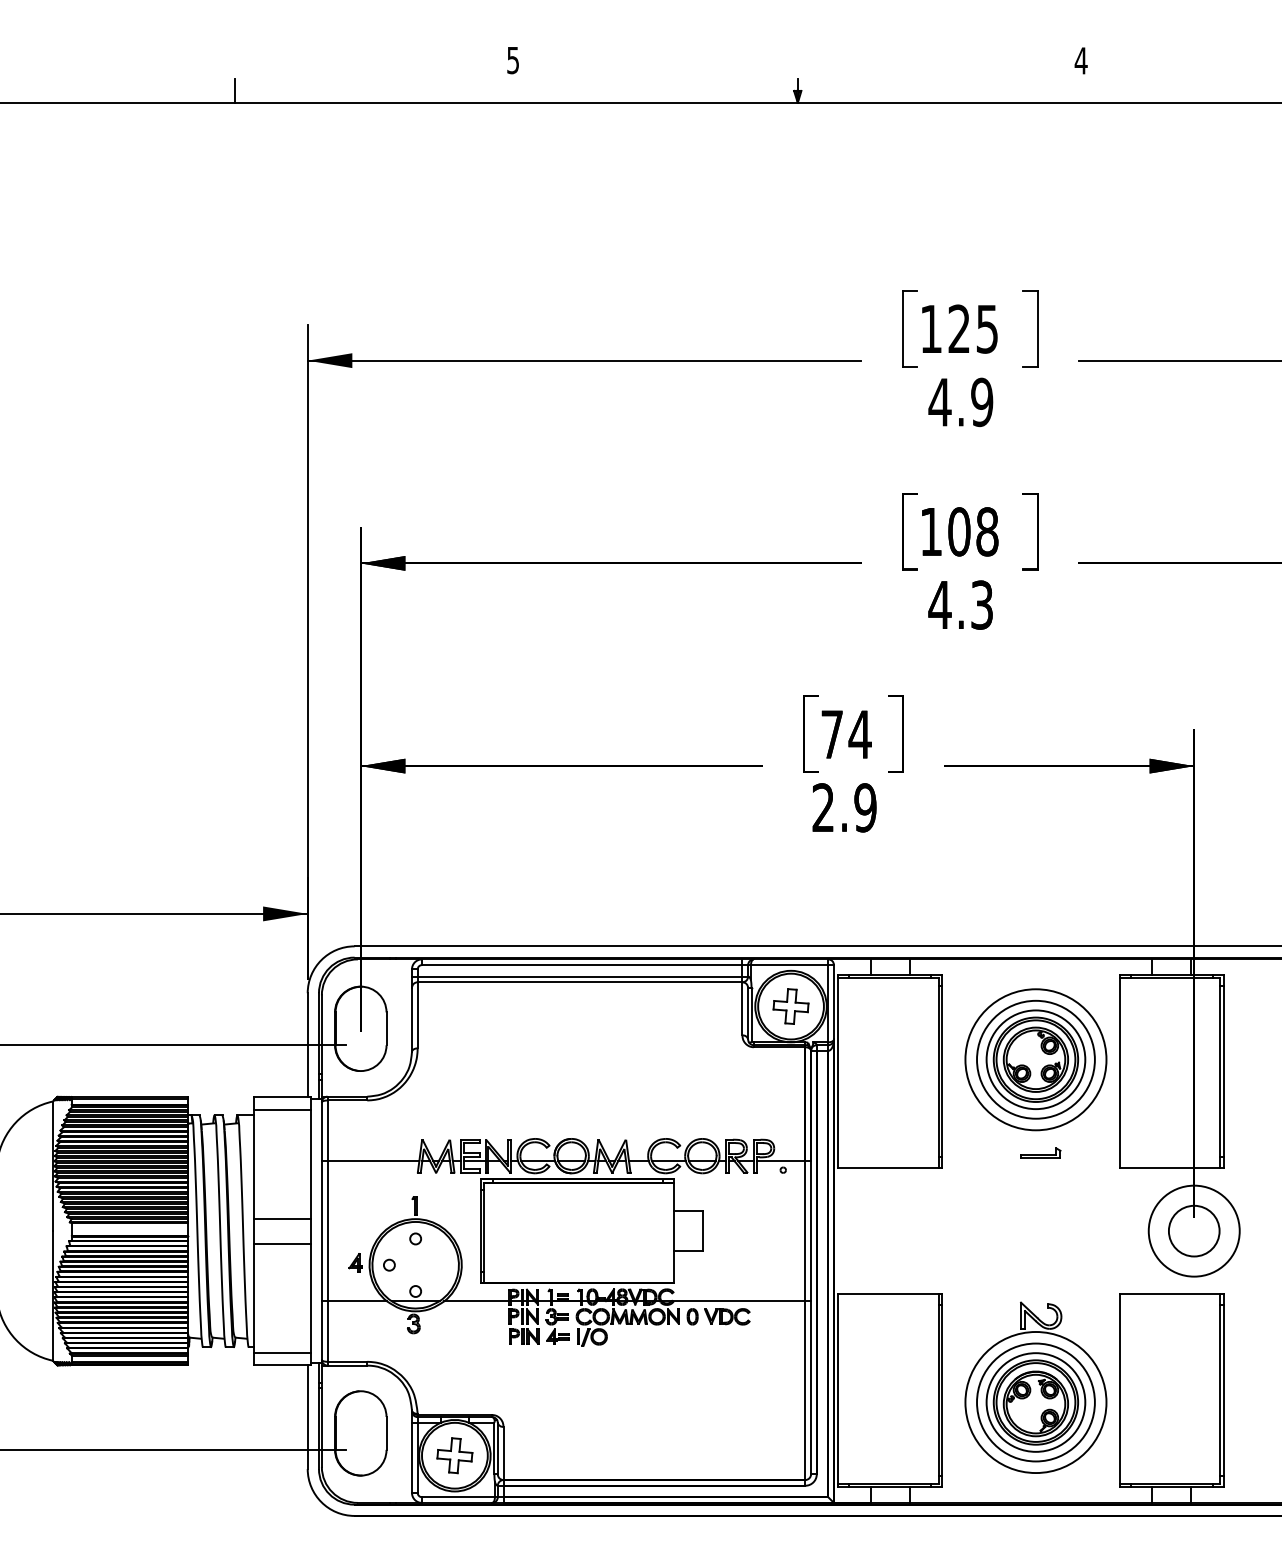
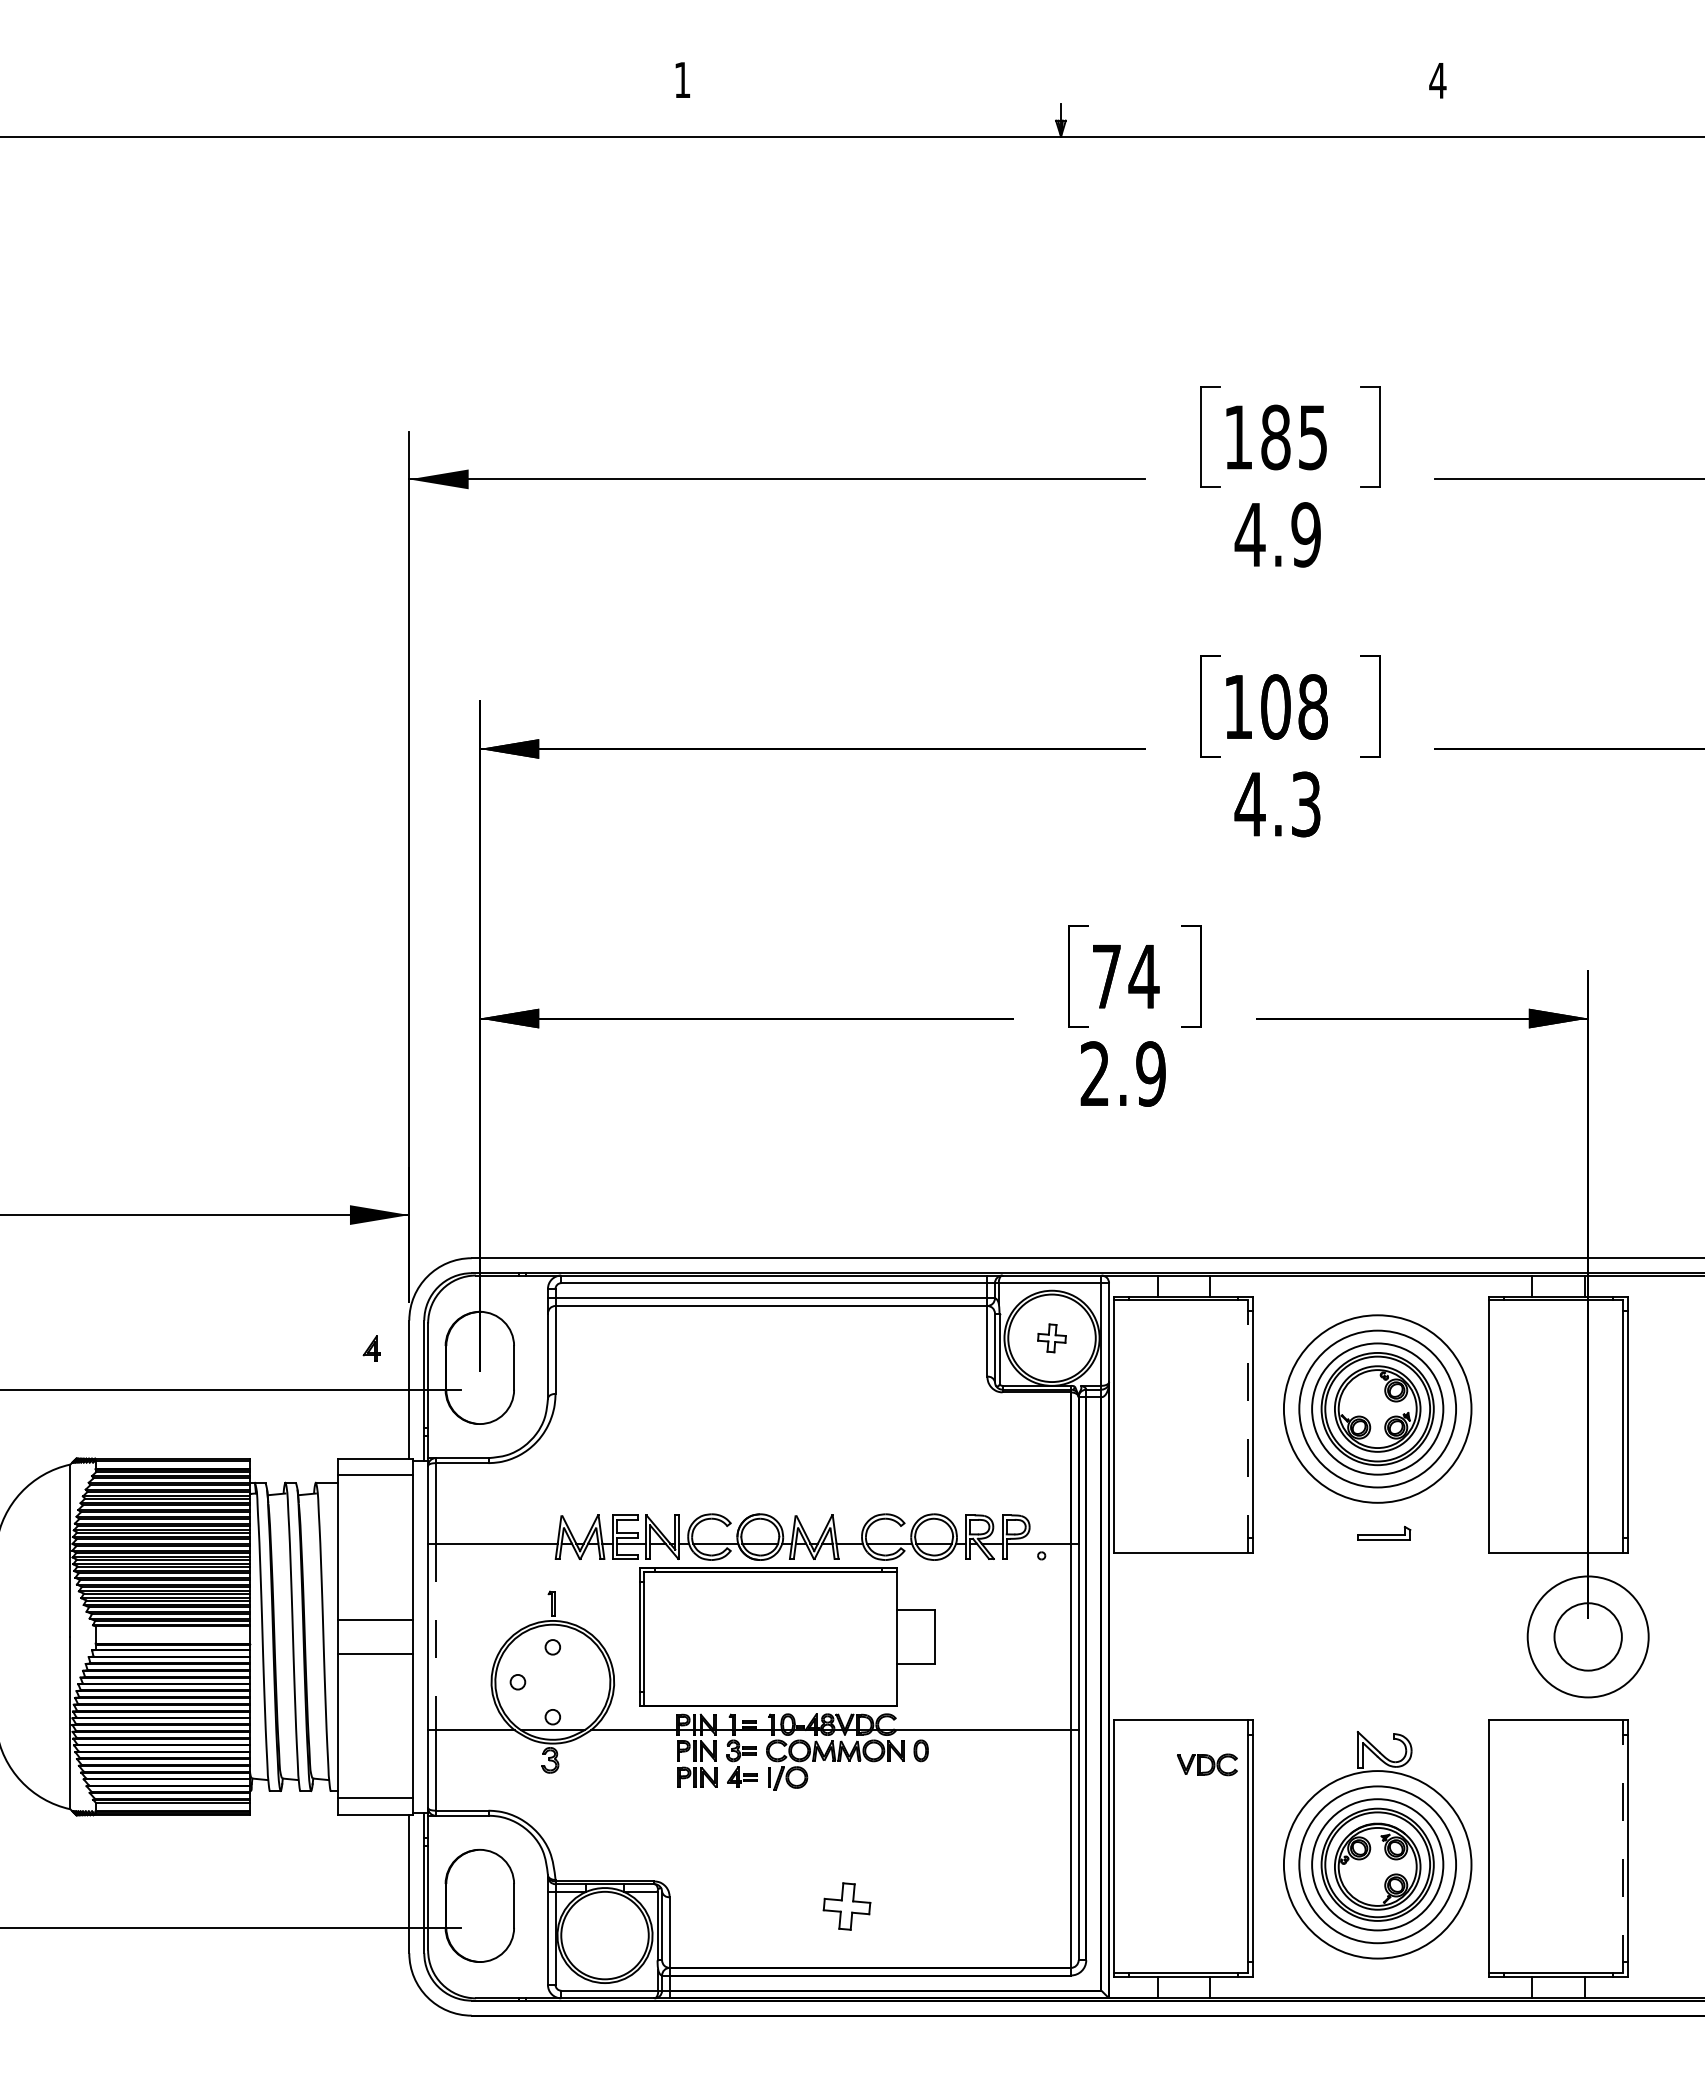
text: (513, 60) -> (682, 80), 5 -> 1
line: (234, 90) -> (312, 120), removed
text: (959, 329) -> (1275, 437), 125 -> 185
part: (790, 1006) -> (1051, 1338), size x0.6
line: (938, 1072) -> (1248, 1426), solid -> dashed
line: (327, 1231) -> (435, 1637), solid -> dashed
part: (355, 1263) -> (371, 1348), moved
part: (727, 1316) -> (1207, 1764), moved
line: (1220, 1388) -> (1622, 1846), solid -> dashed
part: (454, 1455) -> (846, 1906), moved

